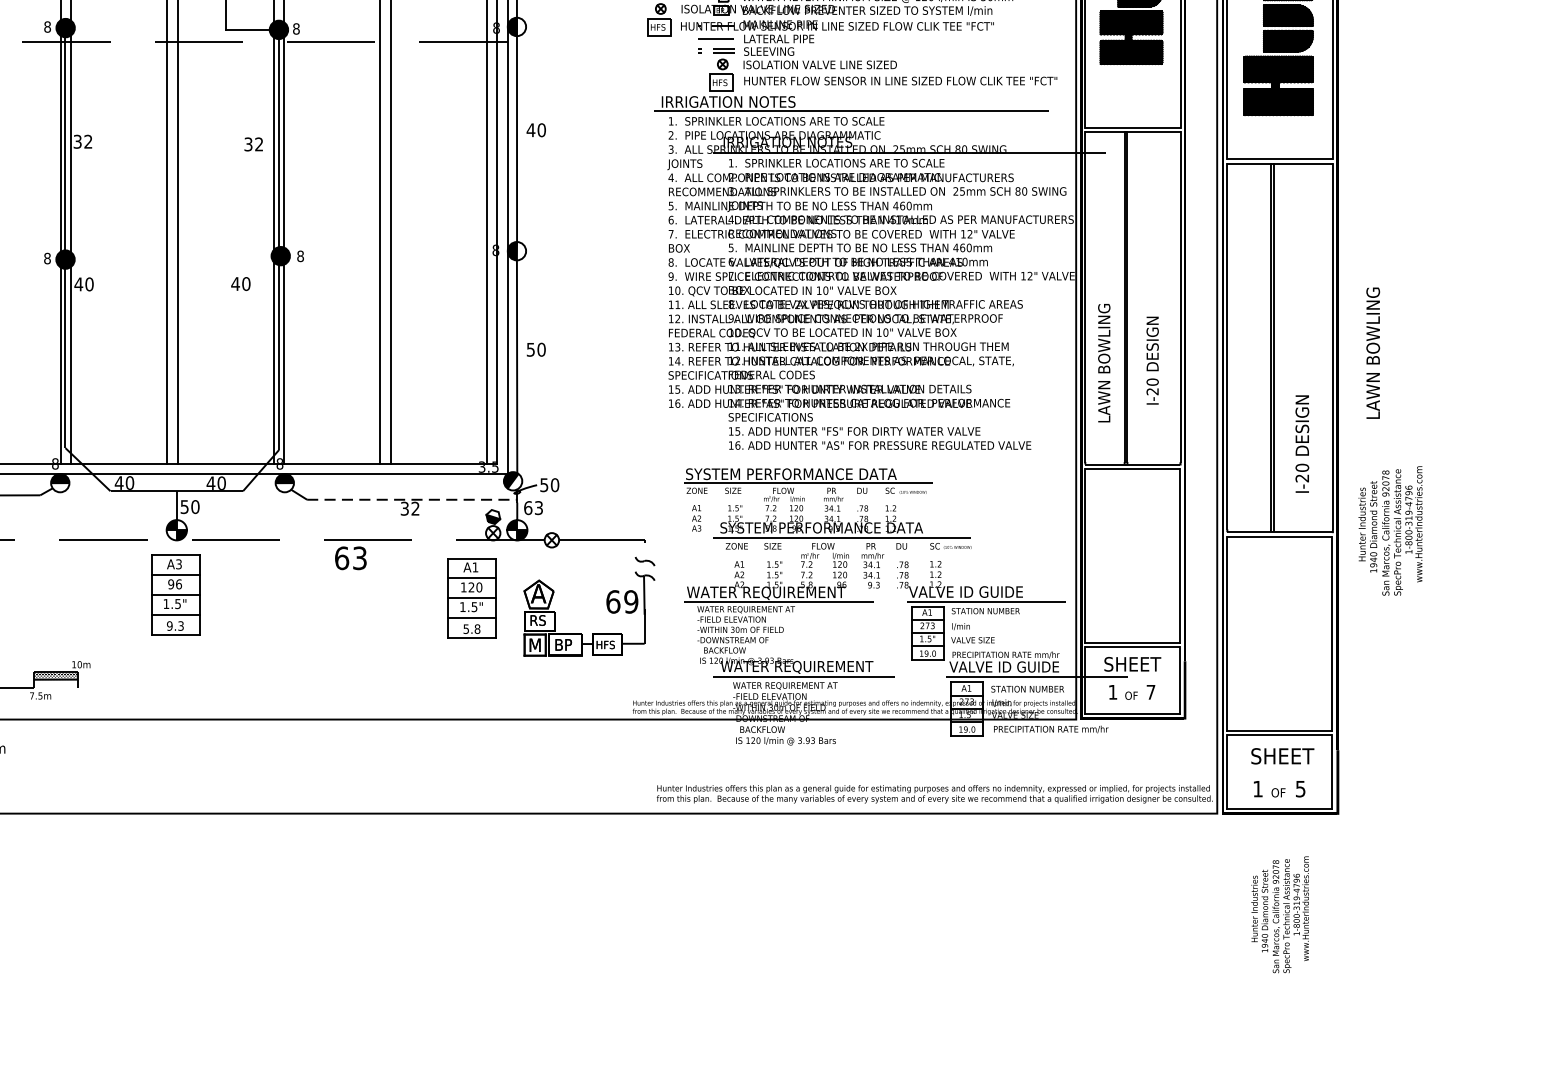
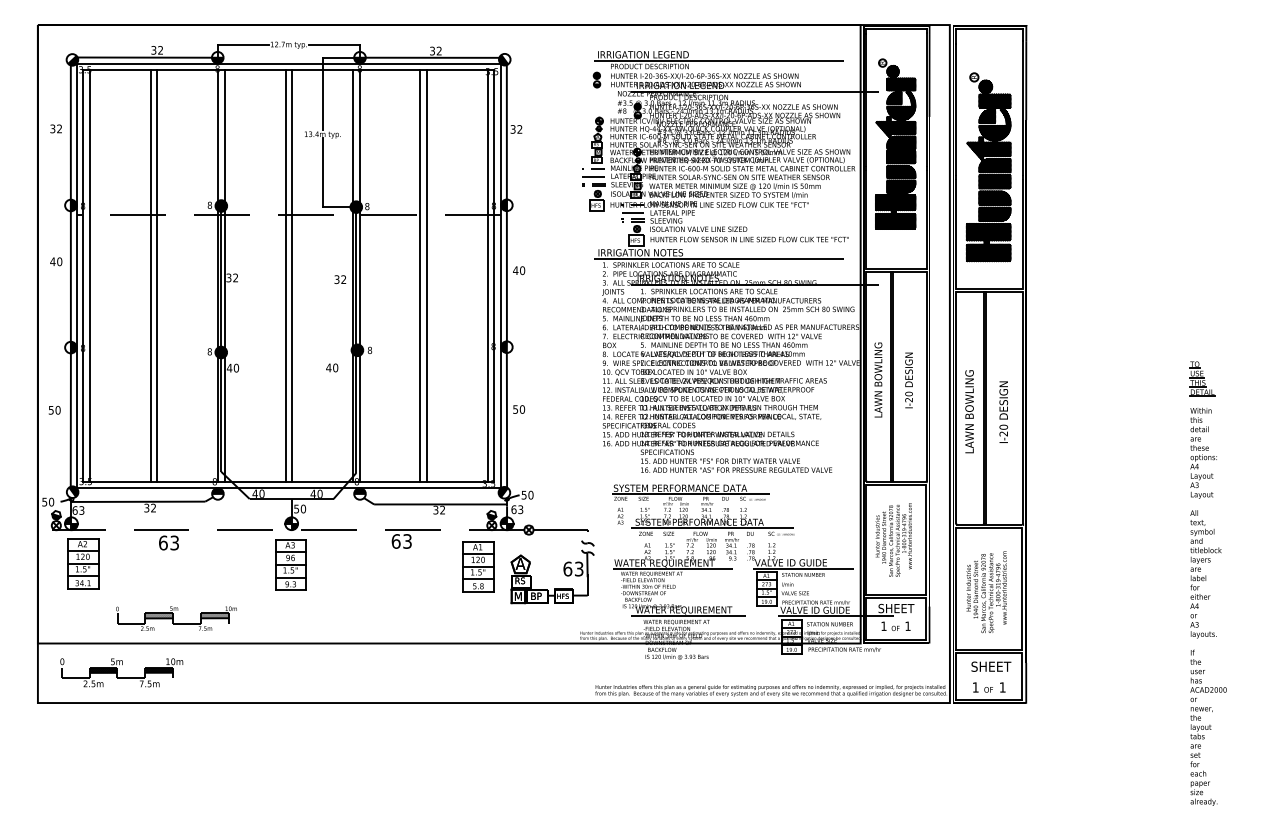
text: (1373, 352) -> (969, 411), moved
text: (1151, 360) -> (908, 380), moved
text: (1104, 362) -> (878, 379), moved
text: (1301, 442) -> (1003, 411), moved
line: (413, 499) -> (441, 504), dashed -> solid
text: (1390, 531) -> (986, 592), moved
text: (630, 601) -> (578, 568), 69 -> 63
text: (1150, 691) -> (907, 625), 7 -> 1
text: (1300, 789) -> (1002, 687), 5 -> 1
text: (1279, 913) -> (893, 539), moved

